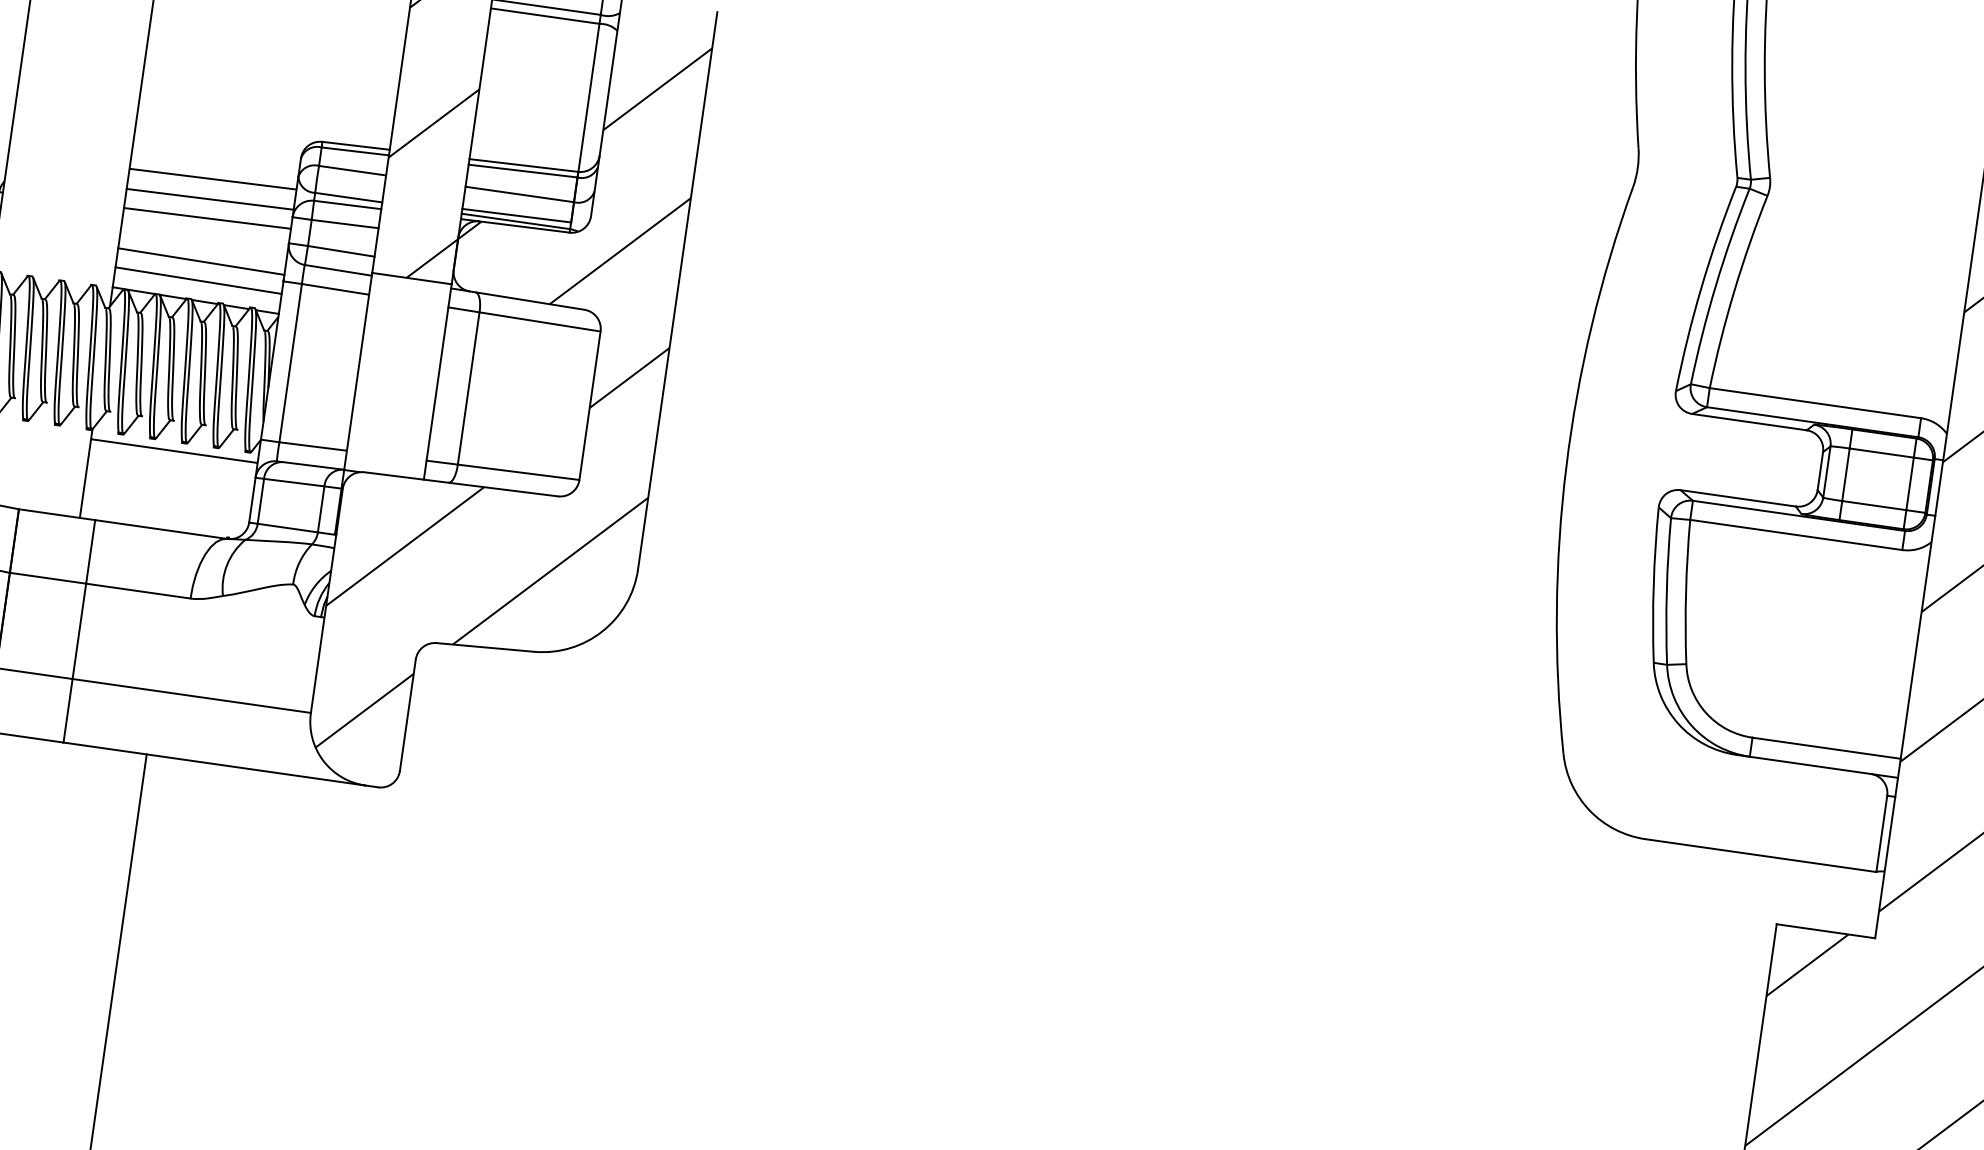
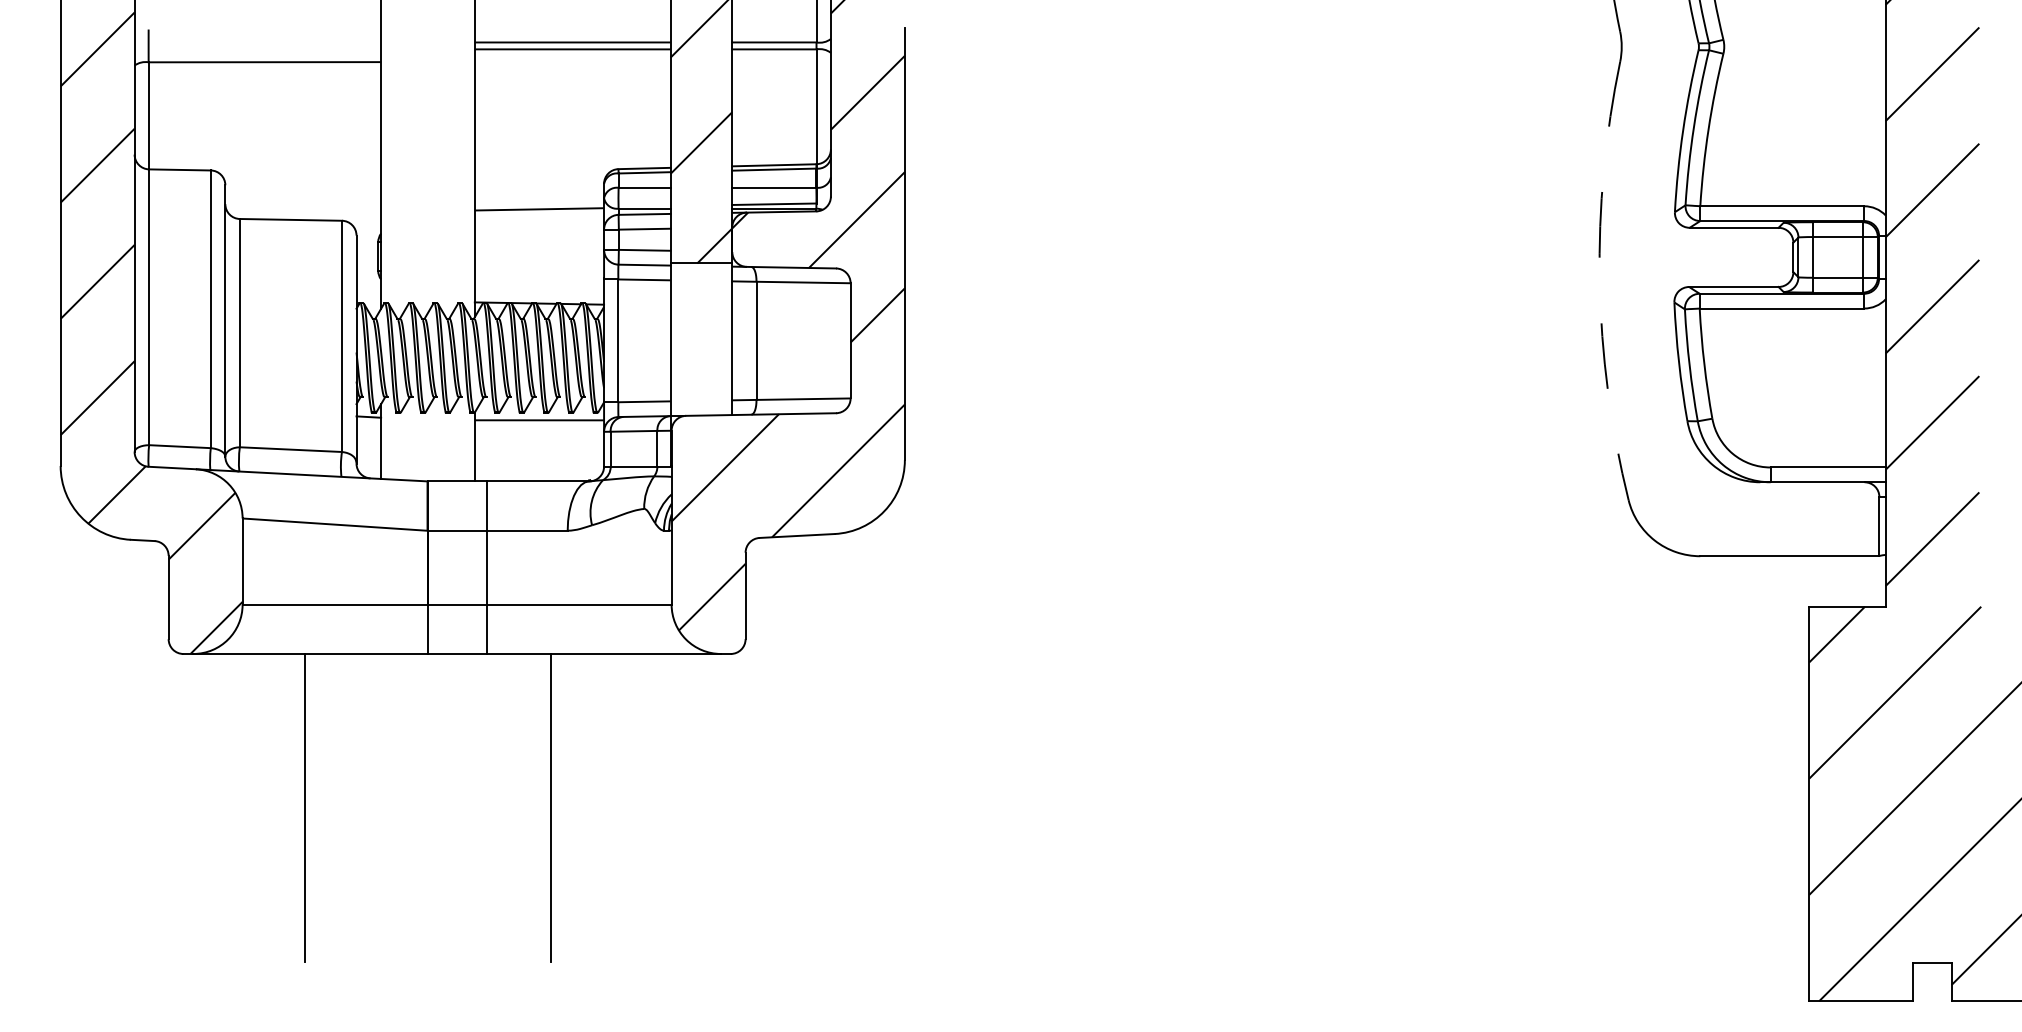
line: (210, 198) -> (539, 224), removed
line: (207, 218) -> (539, 239), removed
line: (201, 261) -> (539, 273), removed
line: (198, 279) -> (539, 287), removed
arc: (1566, 466) -> (1599, 281), solid -> dashed

